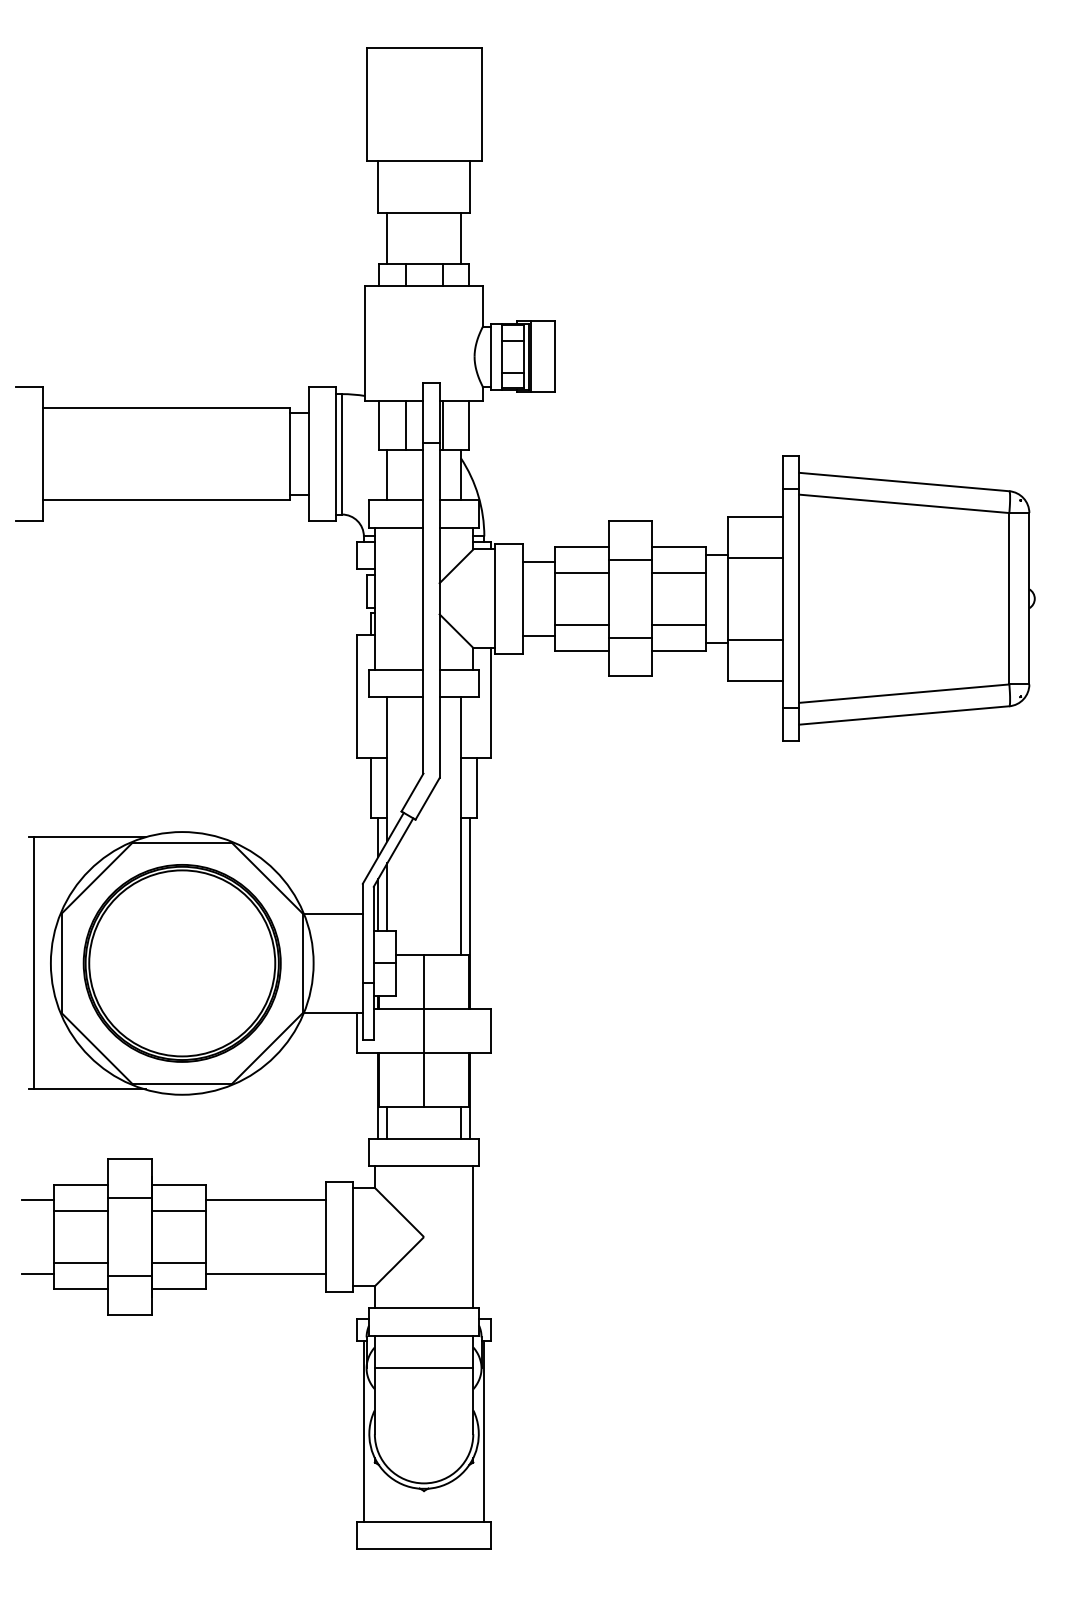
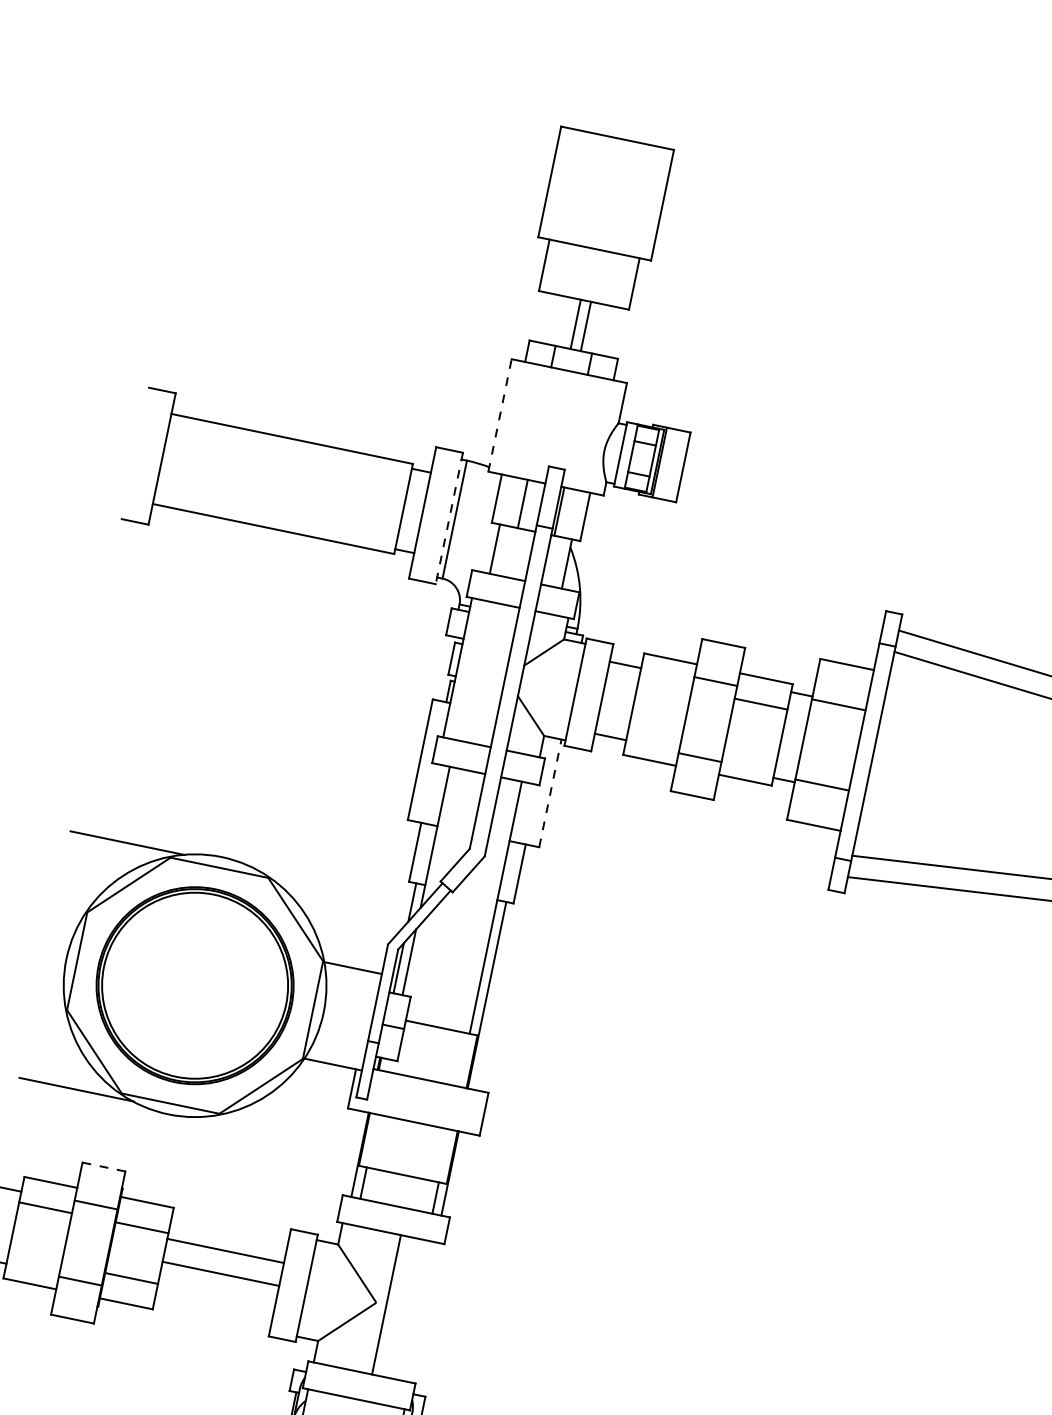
line: (387, 238) -> (586, 326), moved
line: (460, 238) -> (575, 324), moved
line: (365, 342) -> (500, 414), solid -> dashed
line: (336, 454) -> (449, 518), solid -> dashed
line: (581, 572) -> (665, 683), removed
line: (581, 624) -> (654, 734), removed
line: (679, 624) -> (750, 754), removed
line: (491, 702) -> (550, 792), solid -> dashed
line: (34, 963) -> (50, 955), removed
line: (424, 1030) -> (418, 1100), removed
line: (129, 1159) -> (103, 1167), solid -> dashed
line: (265, 1200) -> (220, 1273), moved
line: (473, 1236) -> (386, 1304), moved
line: (80, 1262) -> (34, 1257), removed
line: (265, 1273) -> (225, 1250), moved

